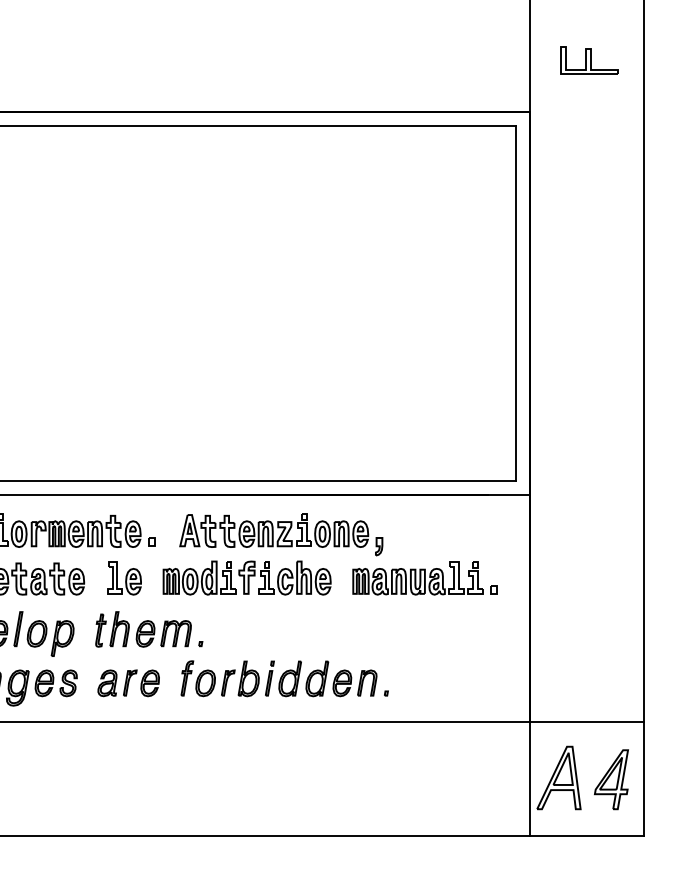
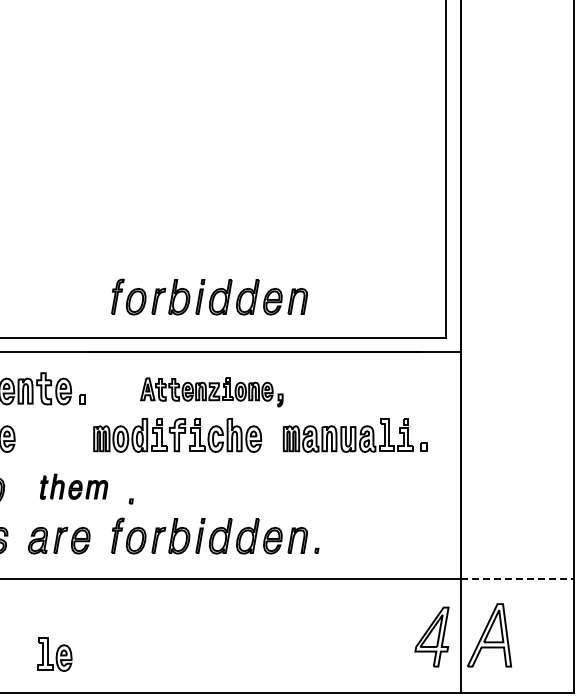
part: (278, 439) -> (209, 296), added
part: (281, 534) -> (212, 391), size x0.7
part: (124, 578) -> (55, 654), moved
part: (143, 629) -> (74, 486), size x0.7
line: (586, 722) -> (517, 579), solid -> dashed
part: (611, 779) -> (432, 636), moved

